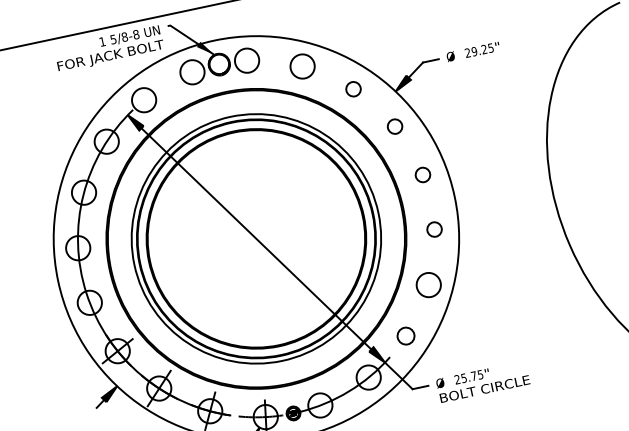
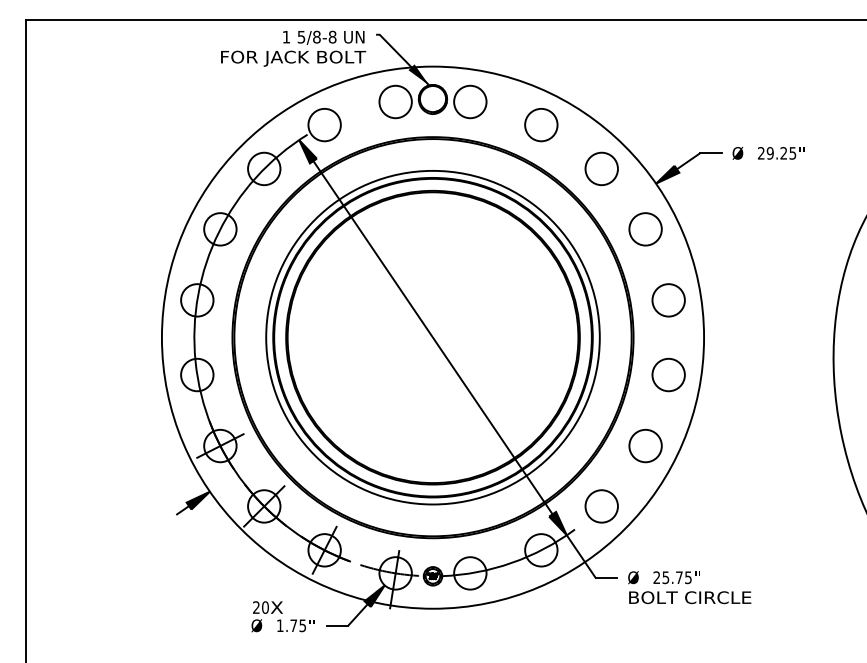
circle: (353, 88) -> (601, 168), size x1.67
circle: (395, 126) -> (645, 229), size x1.67
circle: (422, 175) -> (668, 300), size x1.67
circle: (434, 229) -> (668, 374), size x1.67
circle: (405, 336) -> (601, 506), size x1.43

